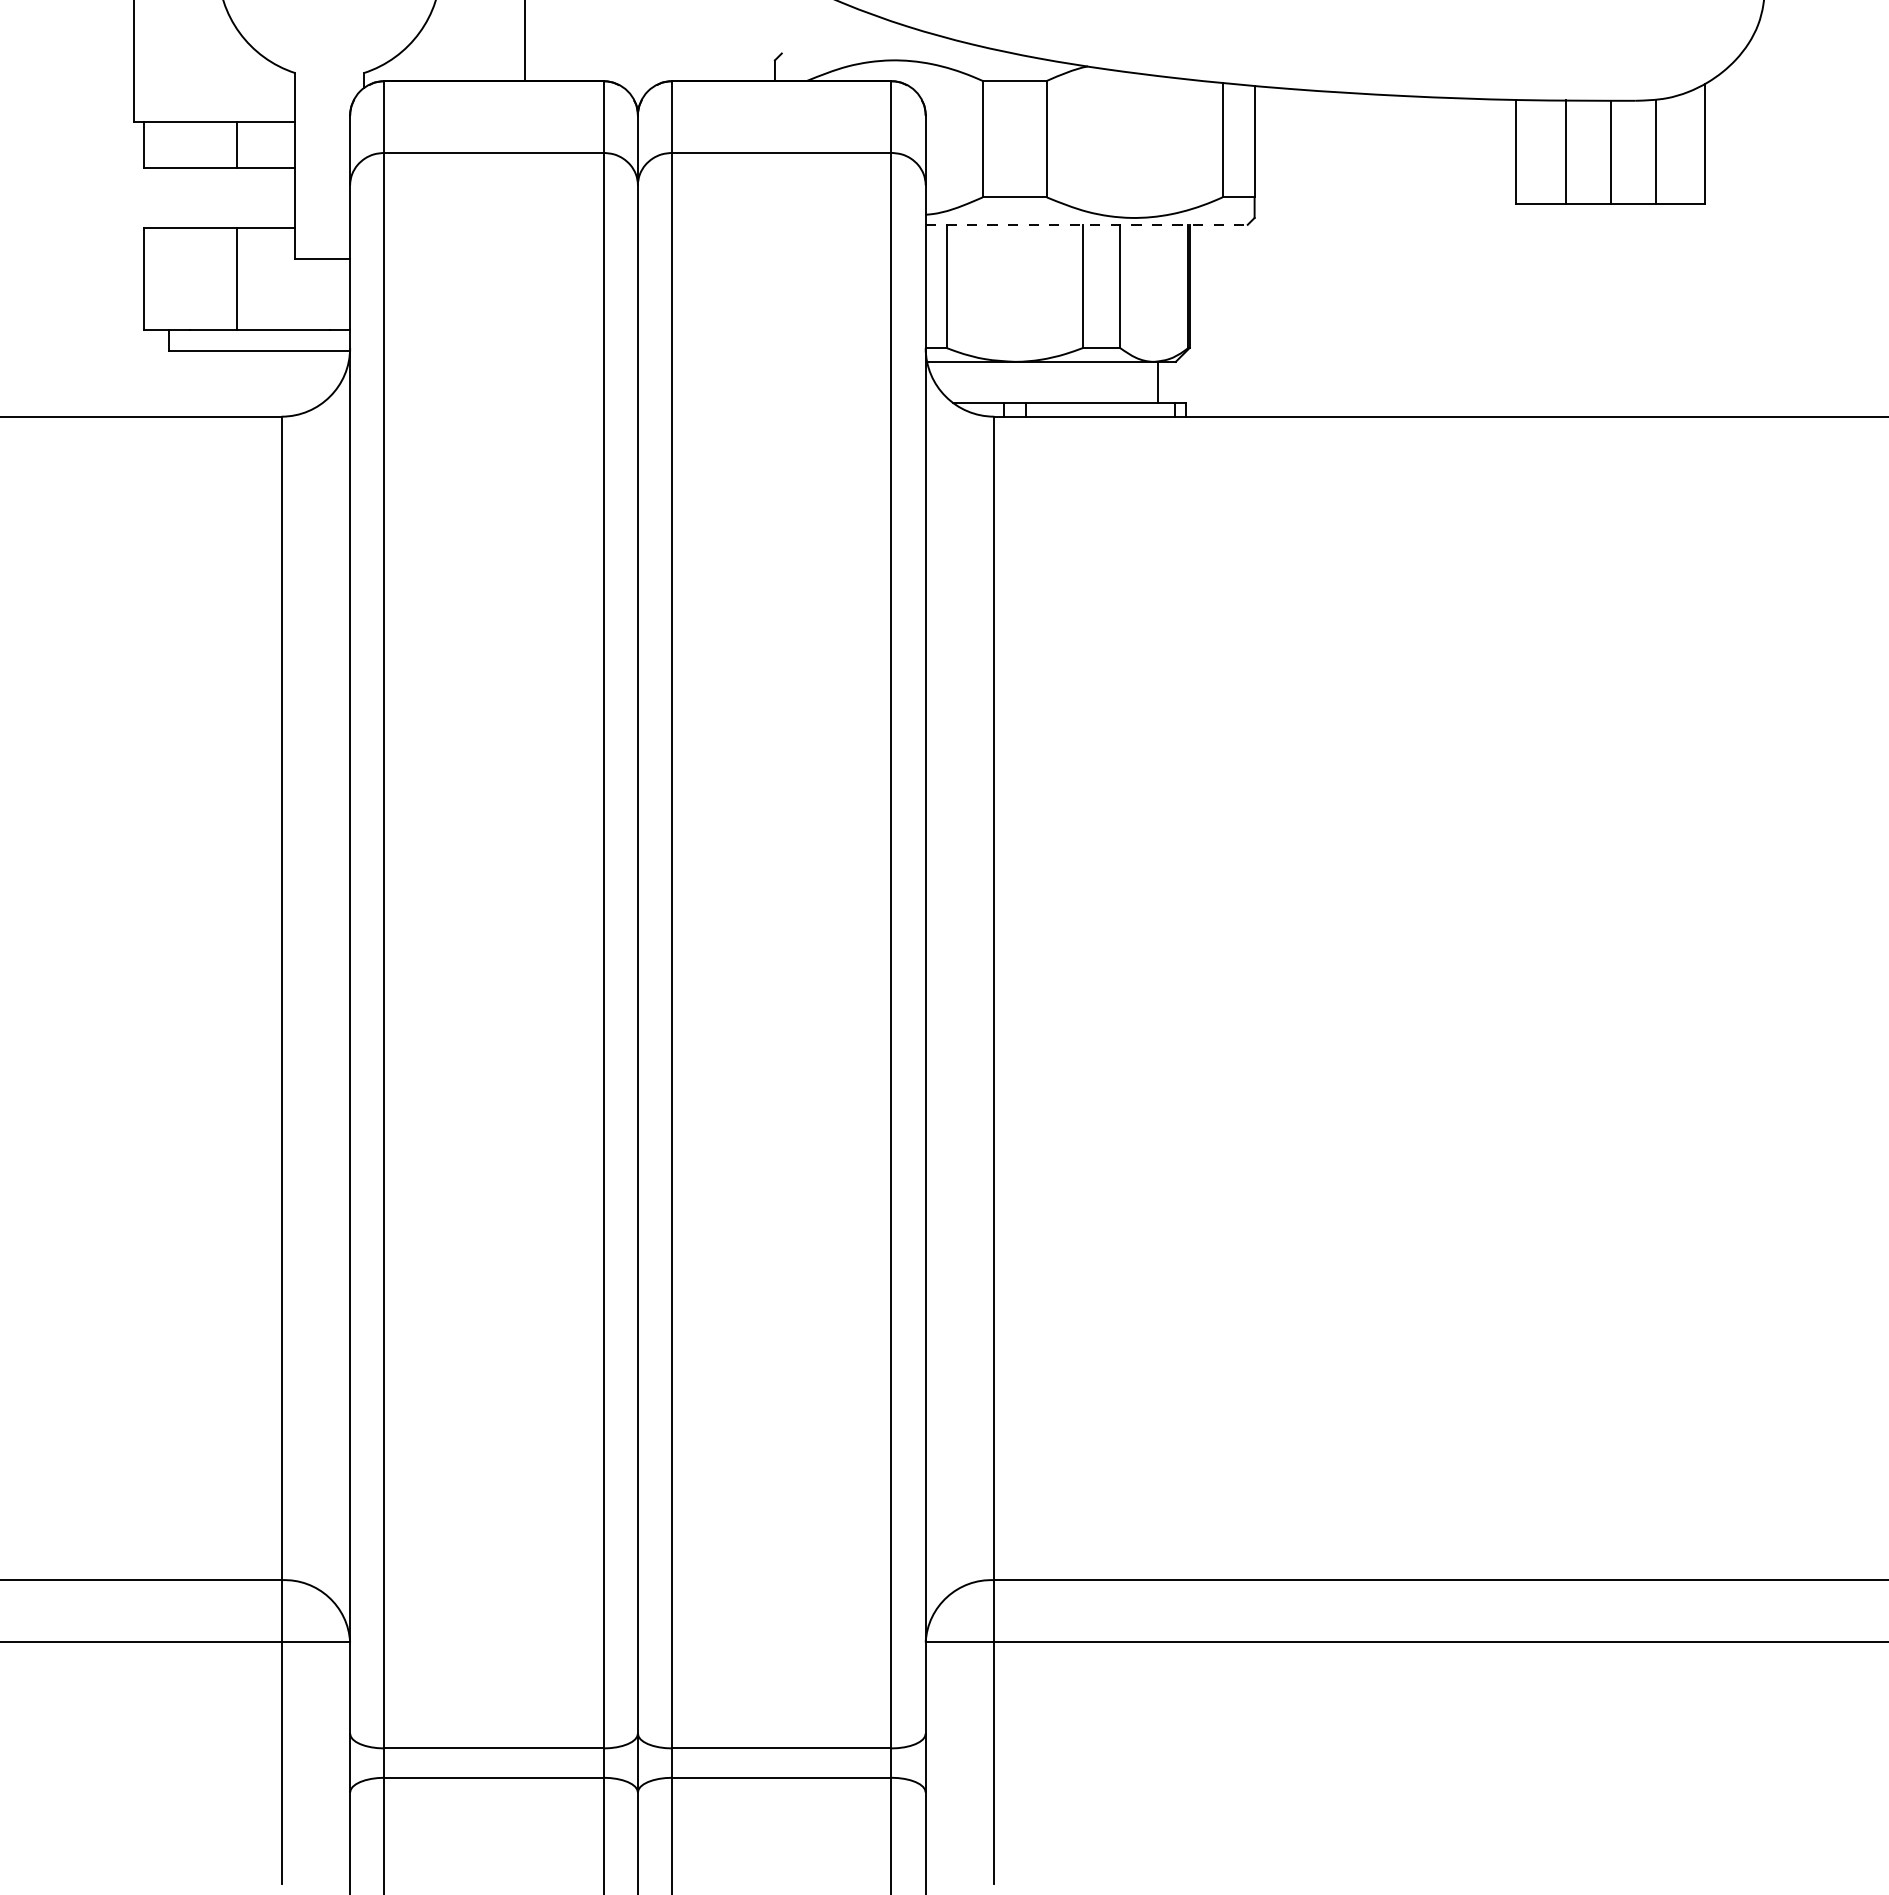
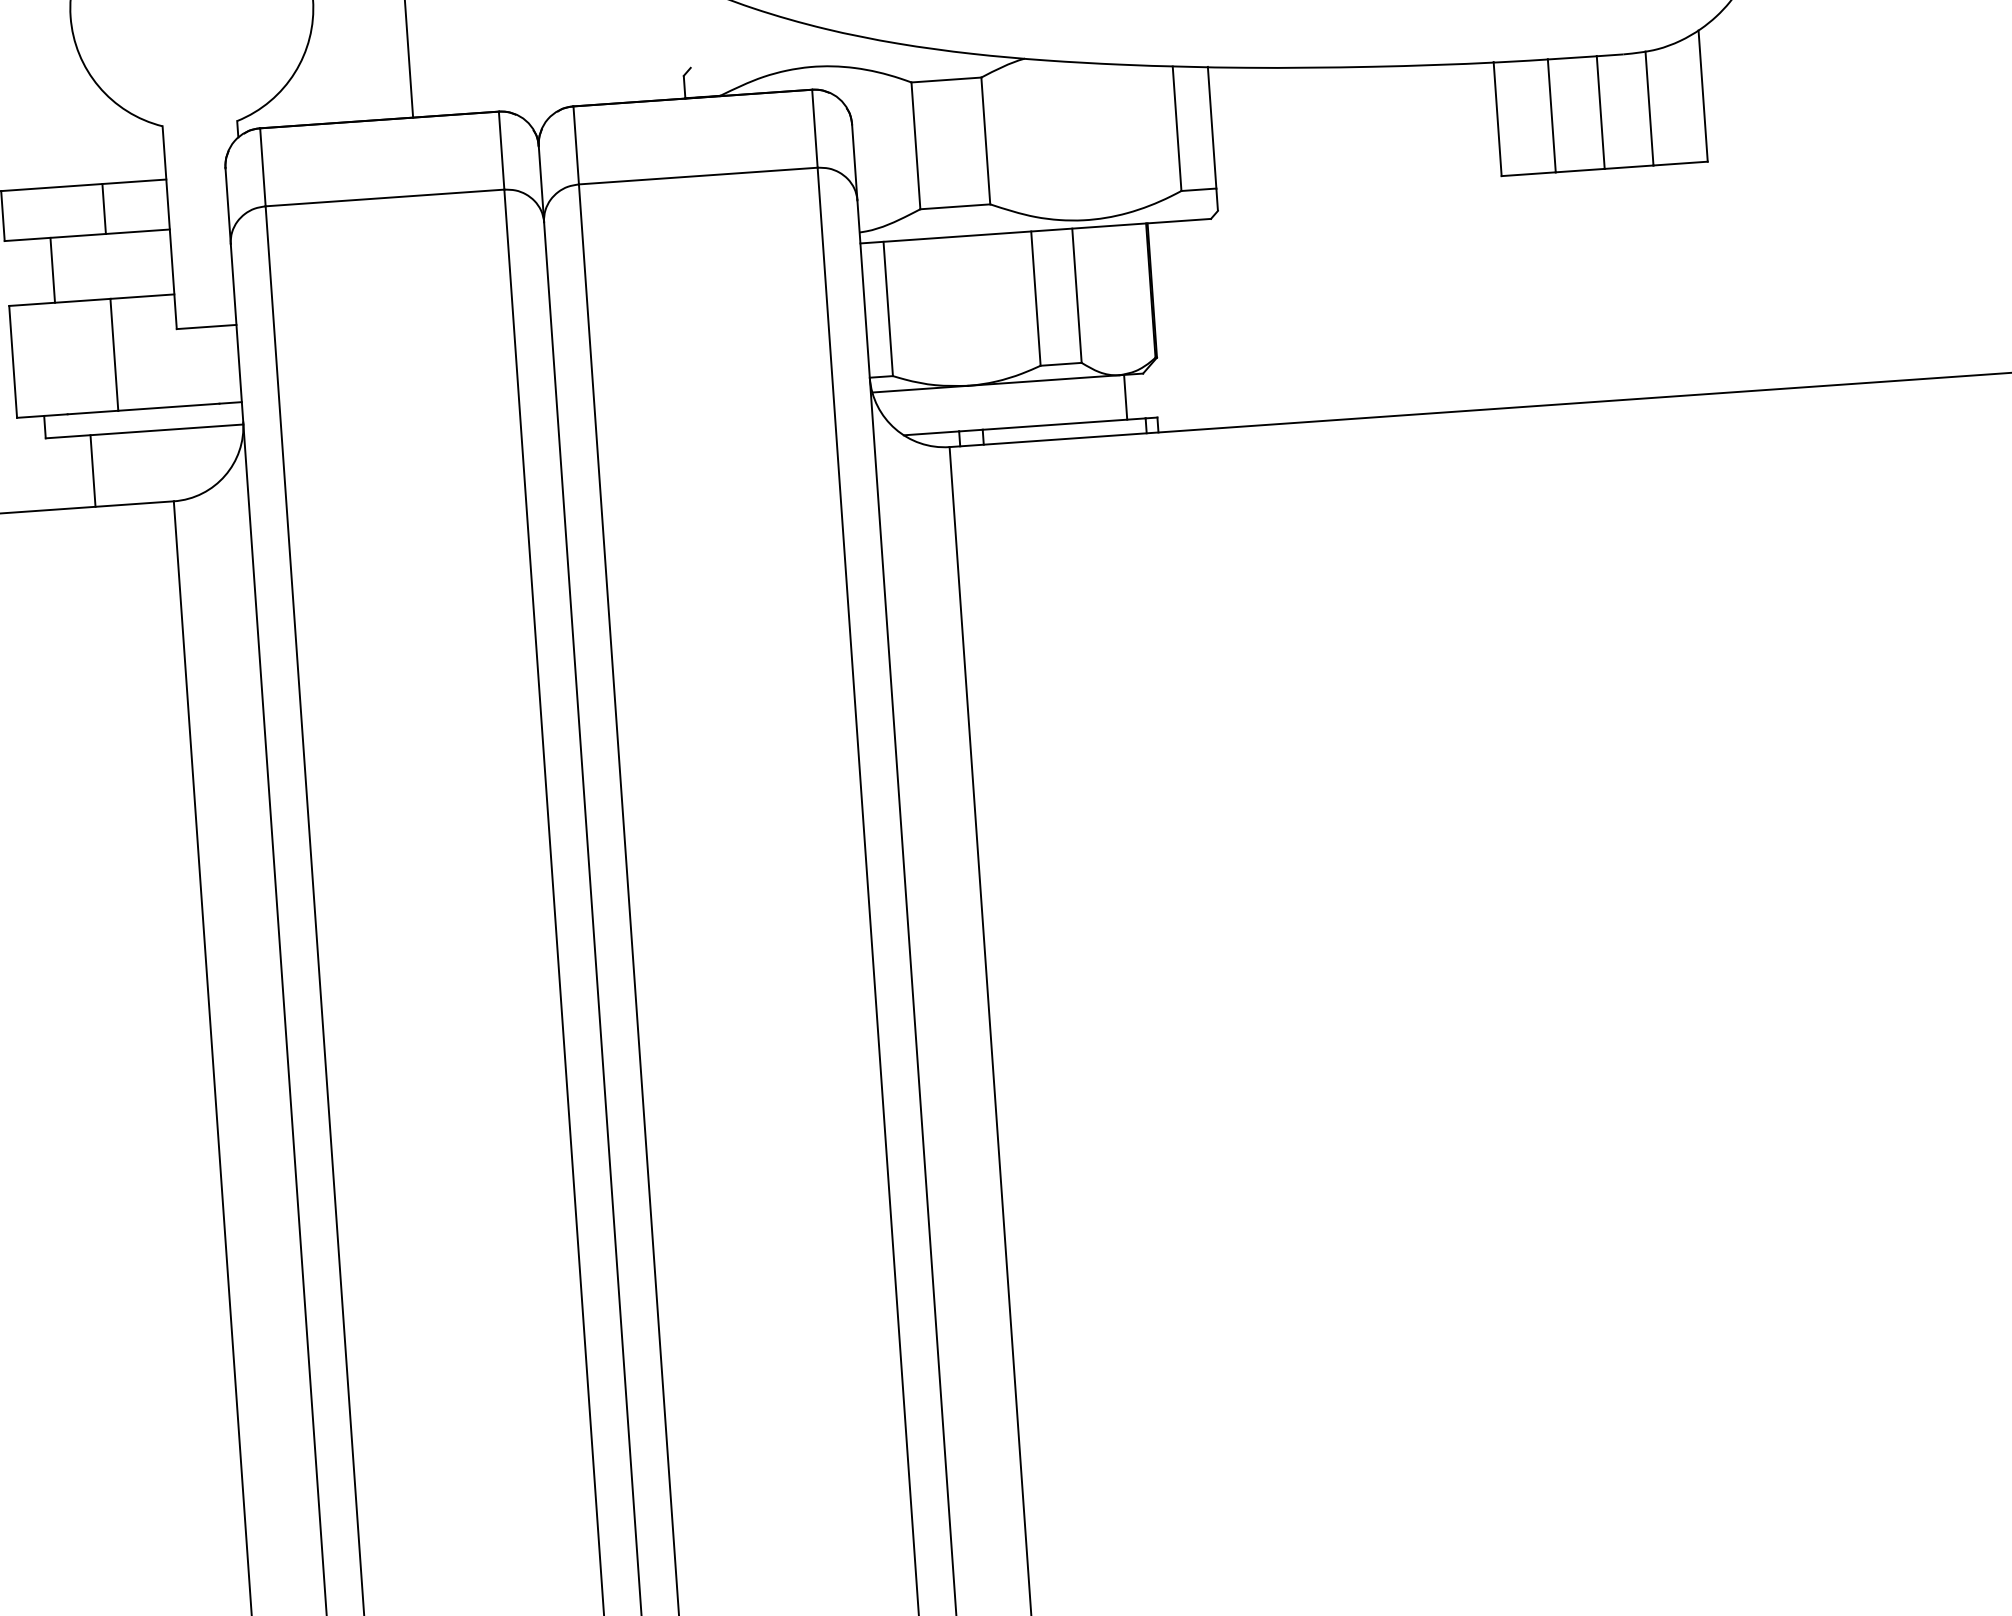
line: (185, 197) -> (52, 270), added
line: (1087, 224) -> (1036, 230), dashed -> solid
line: (209, 383) -> (92, 470), added

